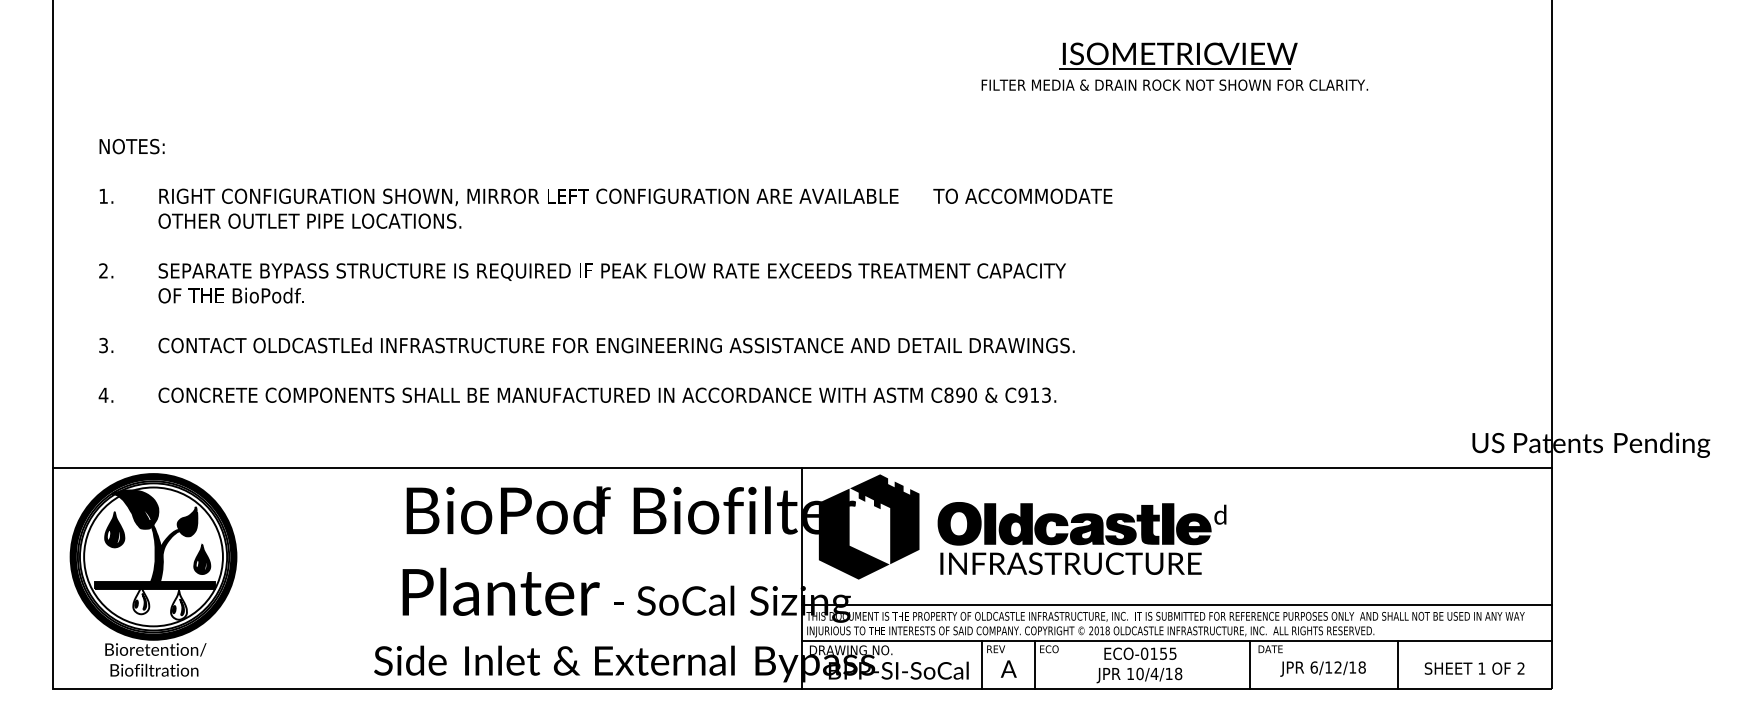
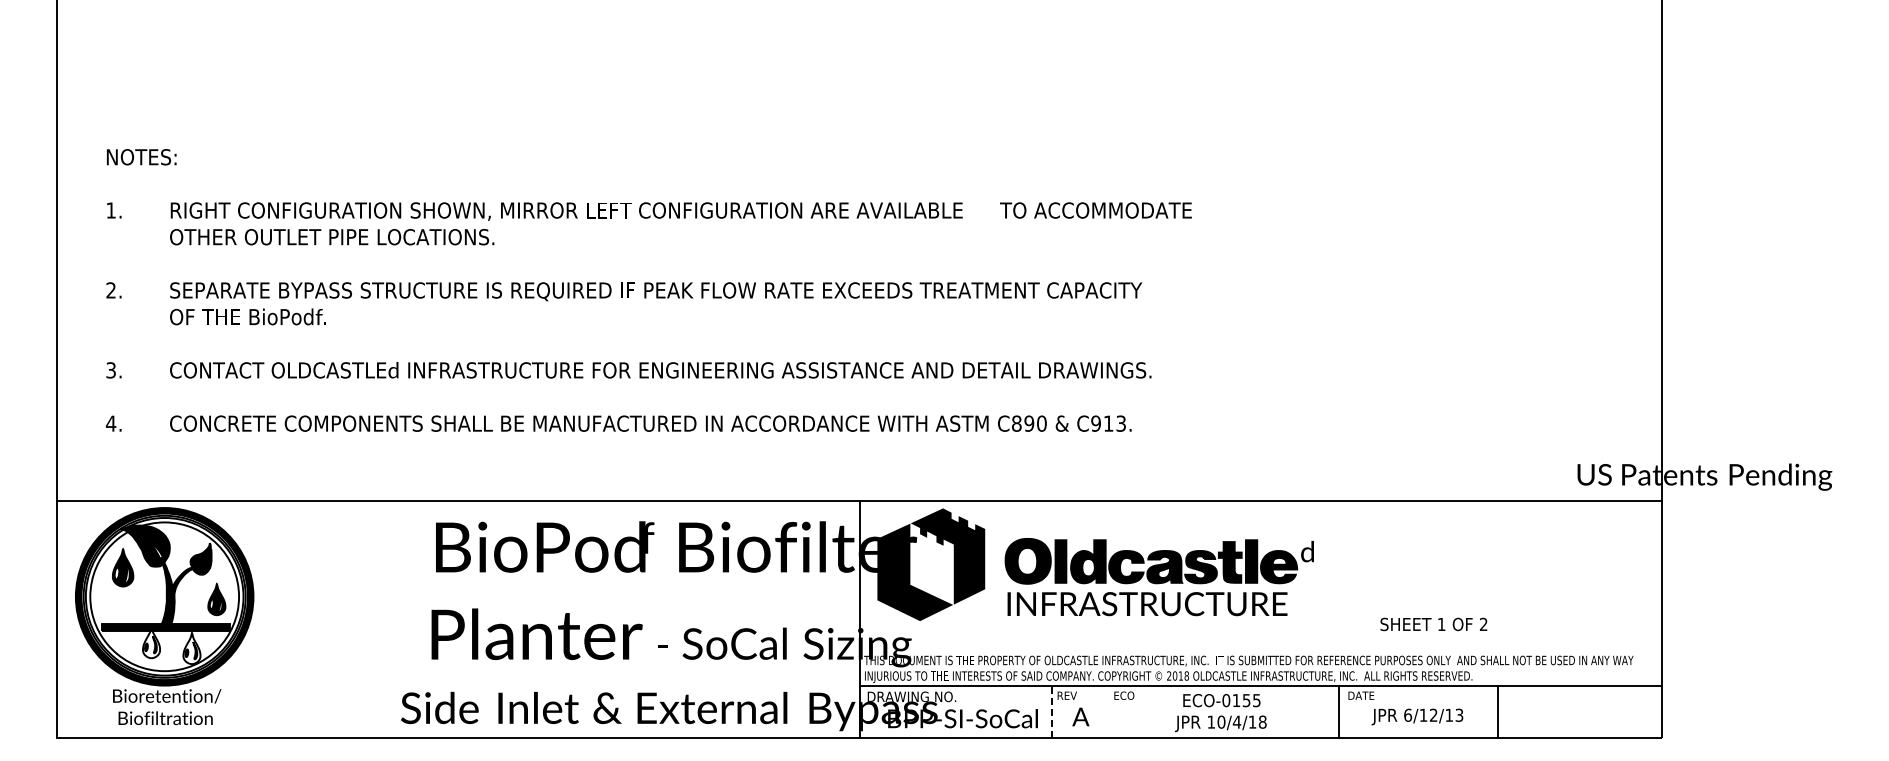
part: (1174, 66) -> (1258, 71), removed
line: (1176, 605) -> (1260, 648), removed
line: (981, 664) -> (1051, 712), solid -> dashed
line: (1034, 664) -> (1108, 712), removed
text: (1362, 666) -> (1459, 714), 6/12/18 -> 6/12/13
text: (1474, 668) -> (1433, 624), moved

